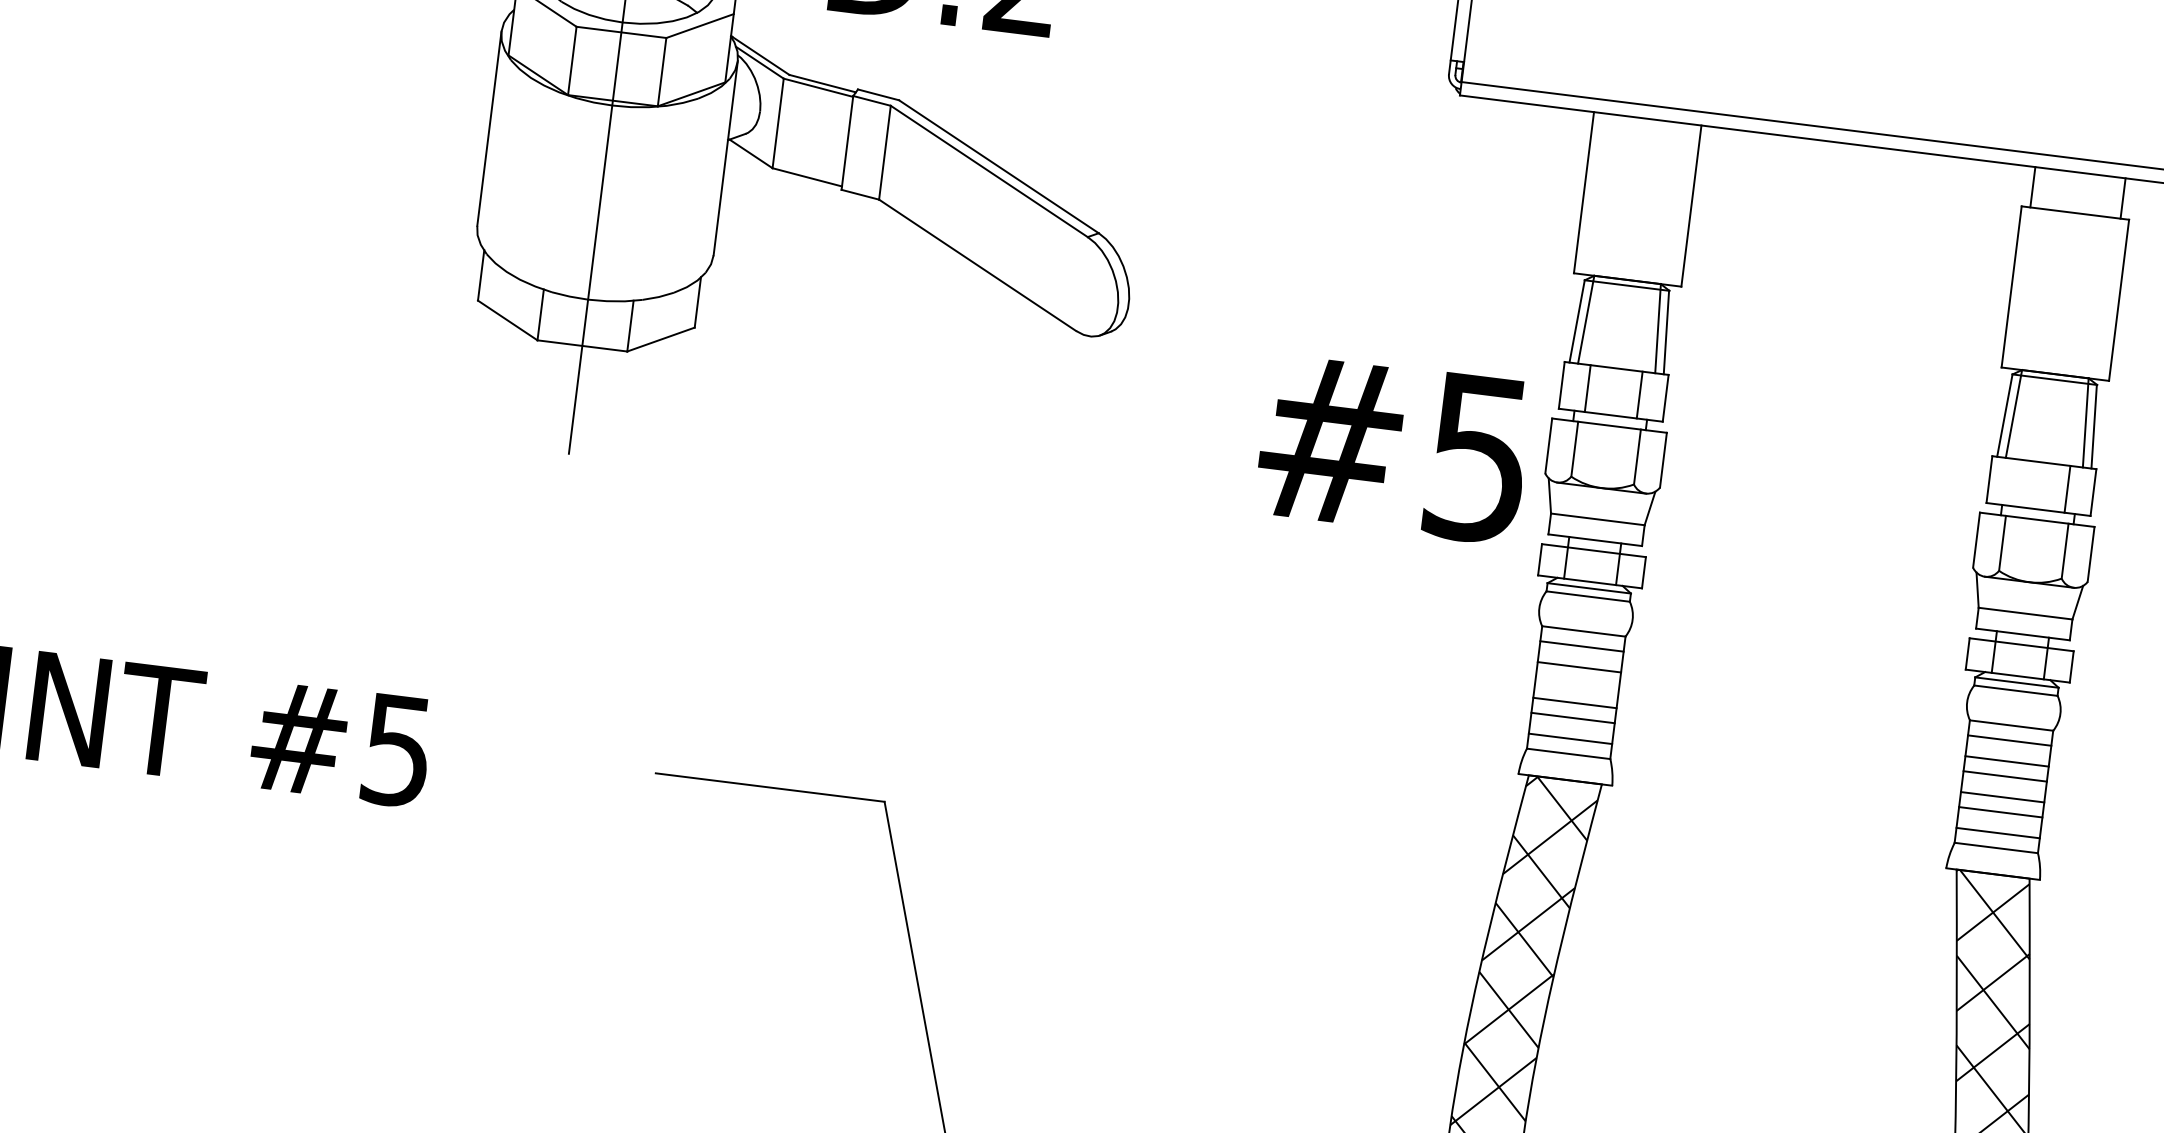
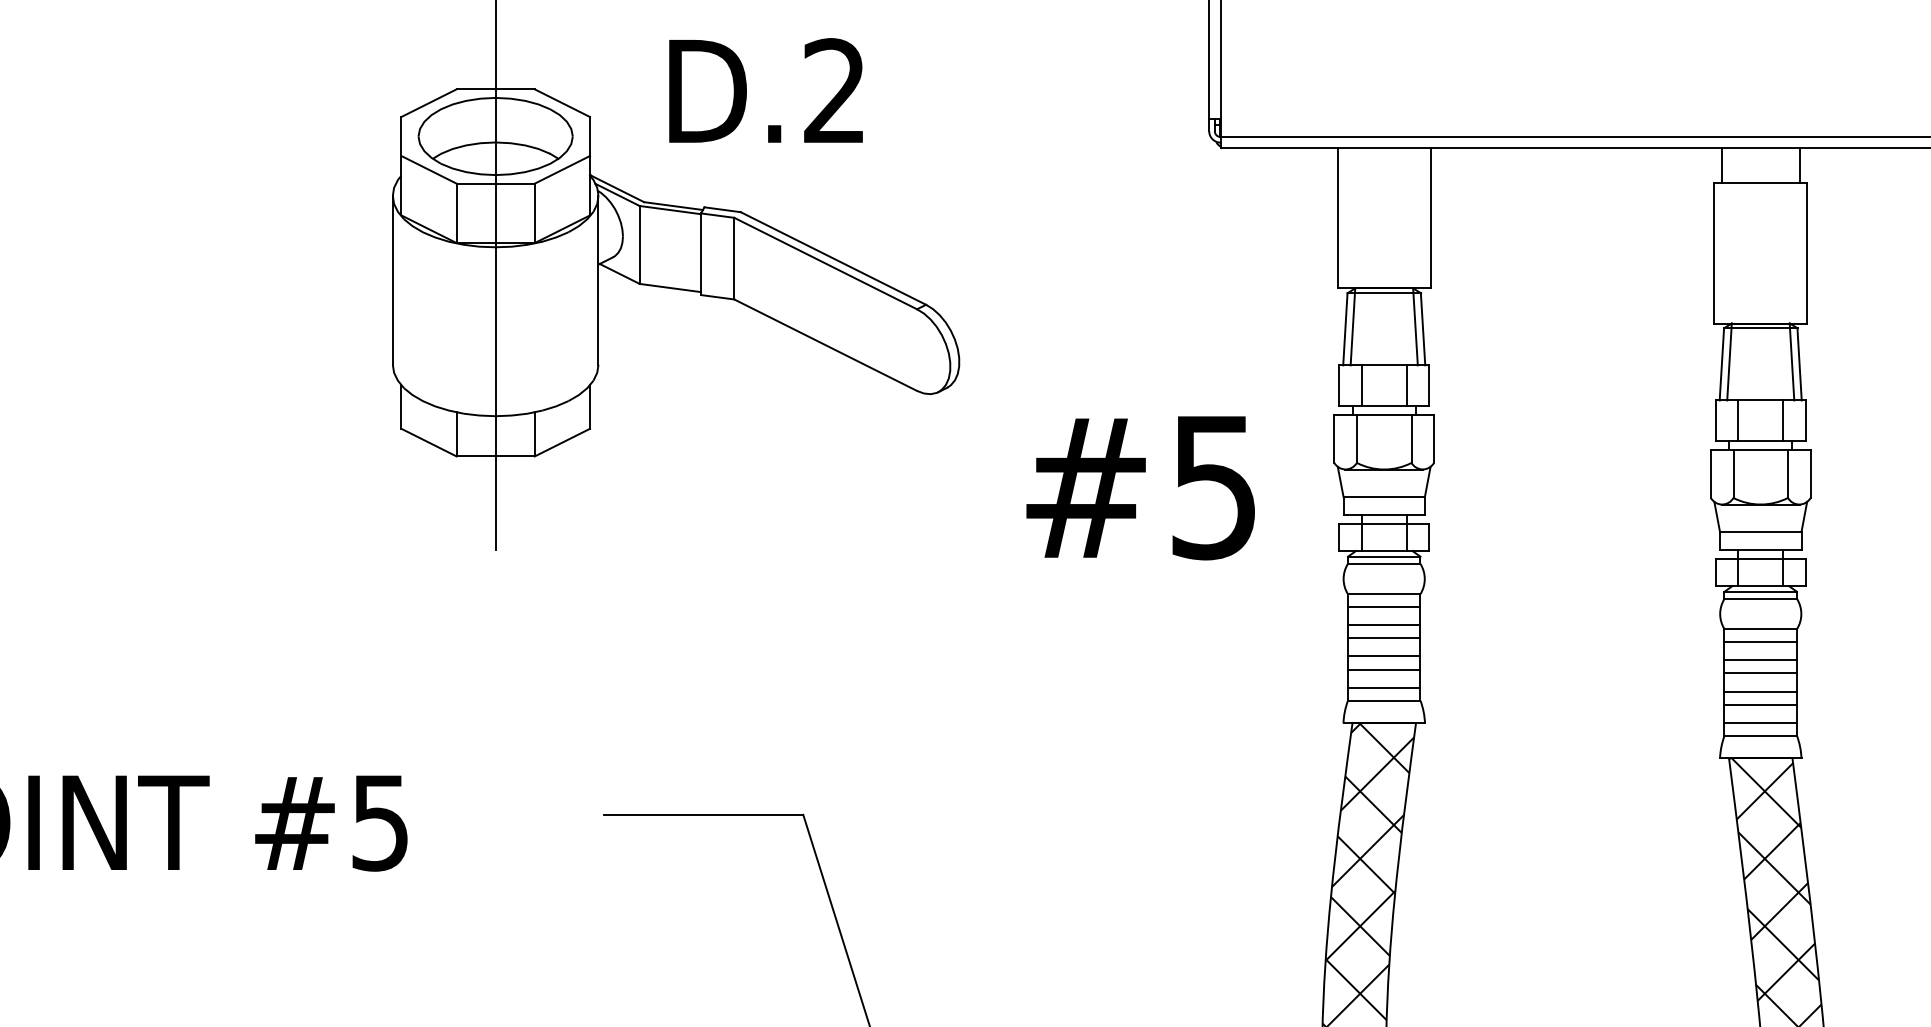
text: (1393, 449) -> (1140, 488), moved
line: (2015, 482) -> (1738, 420), added
line: (1577, 682) -> (1384, 638), added

